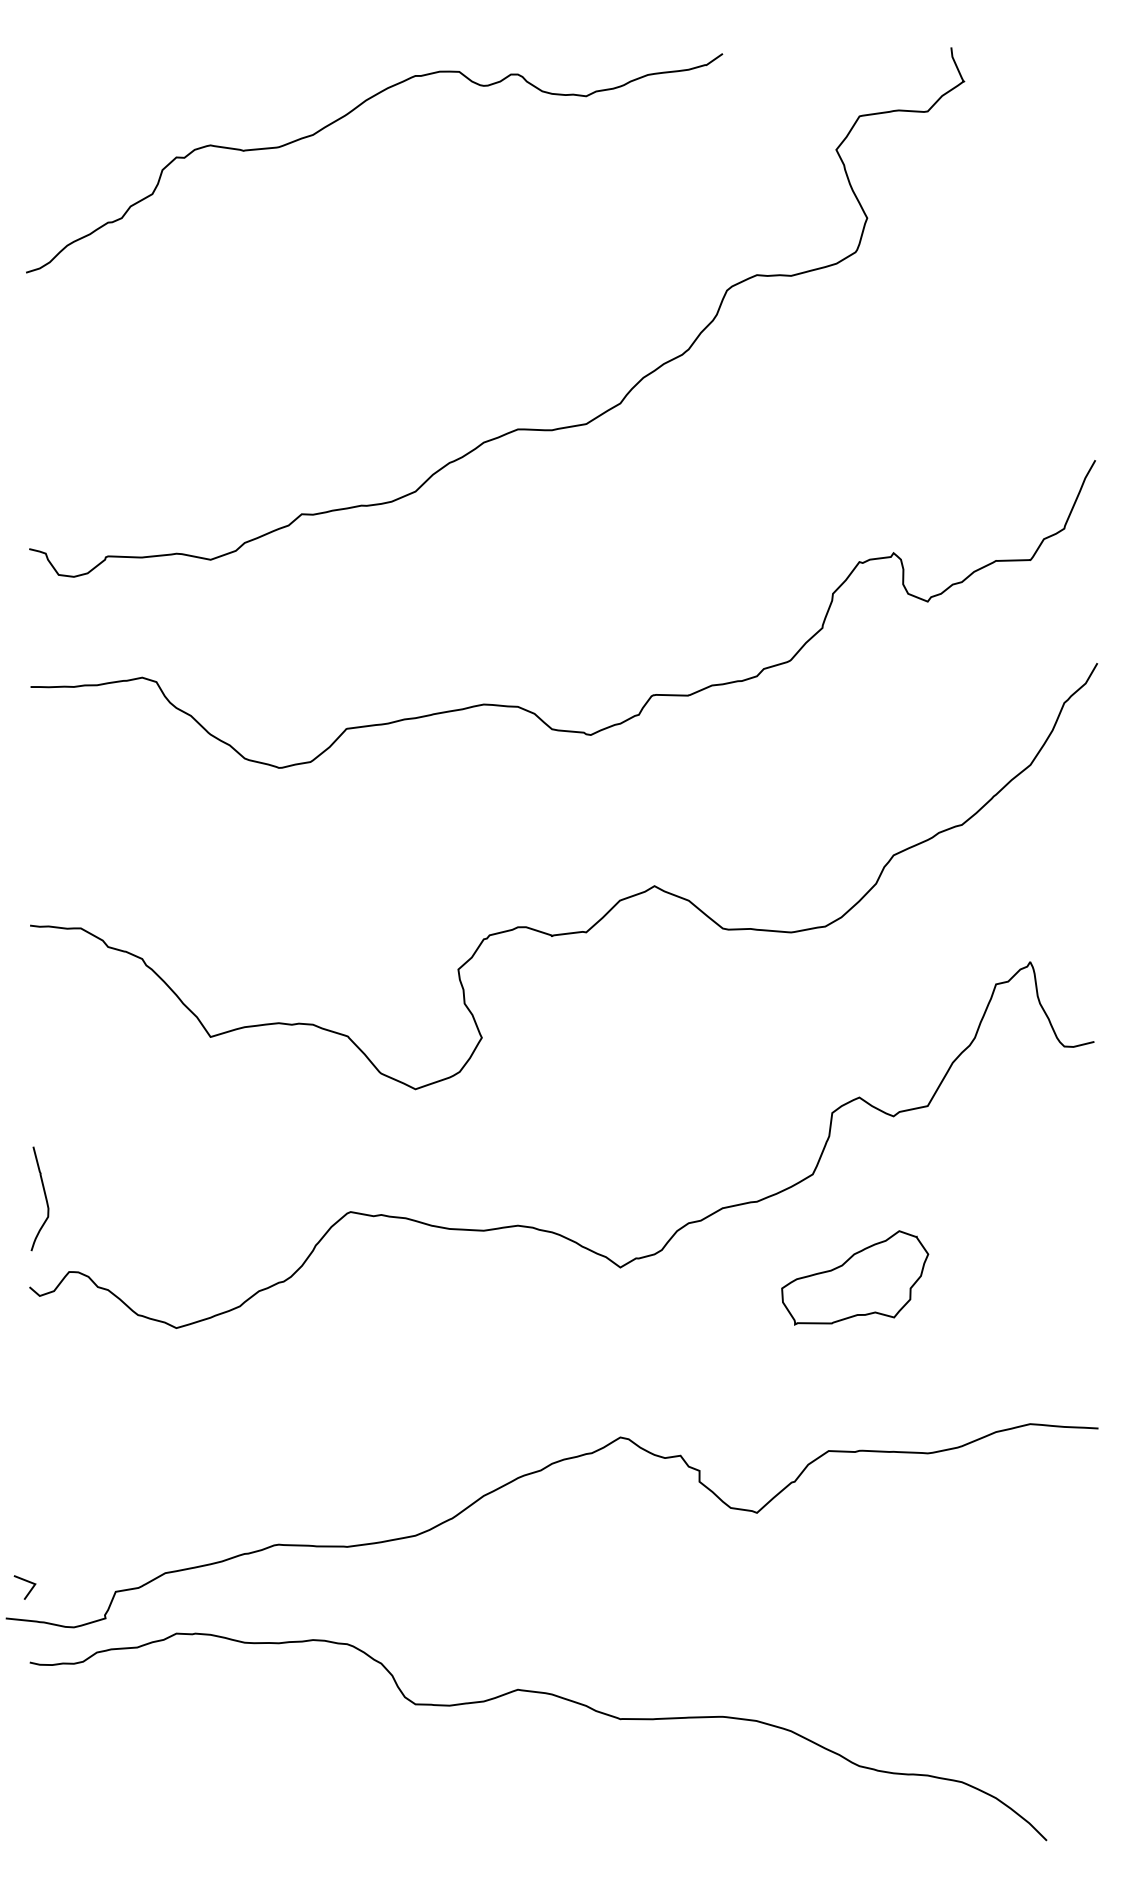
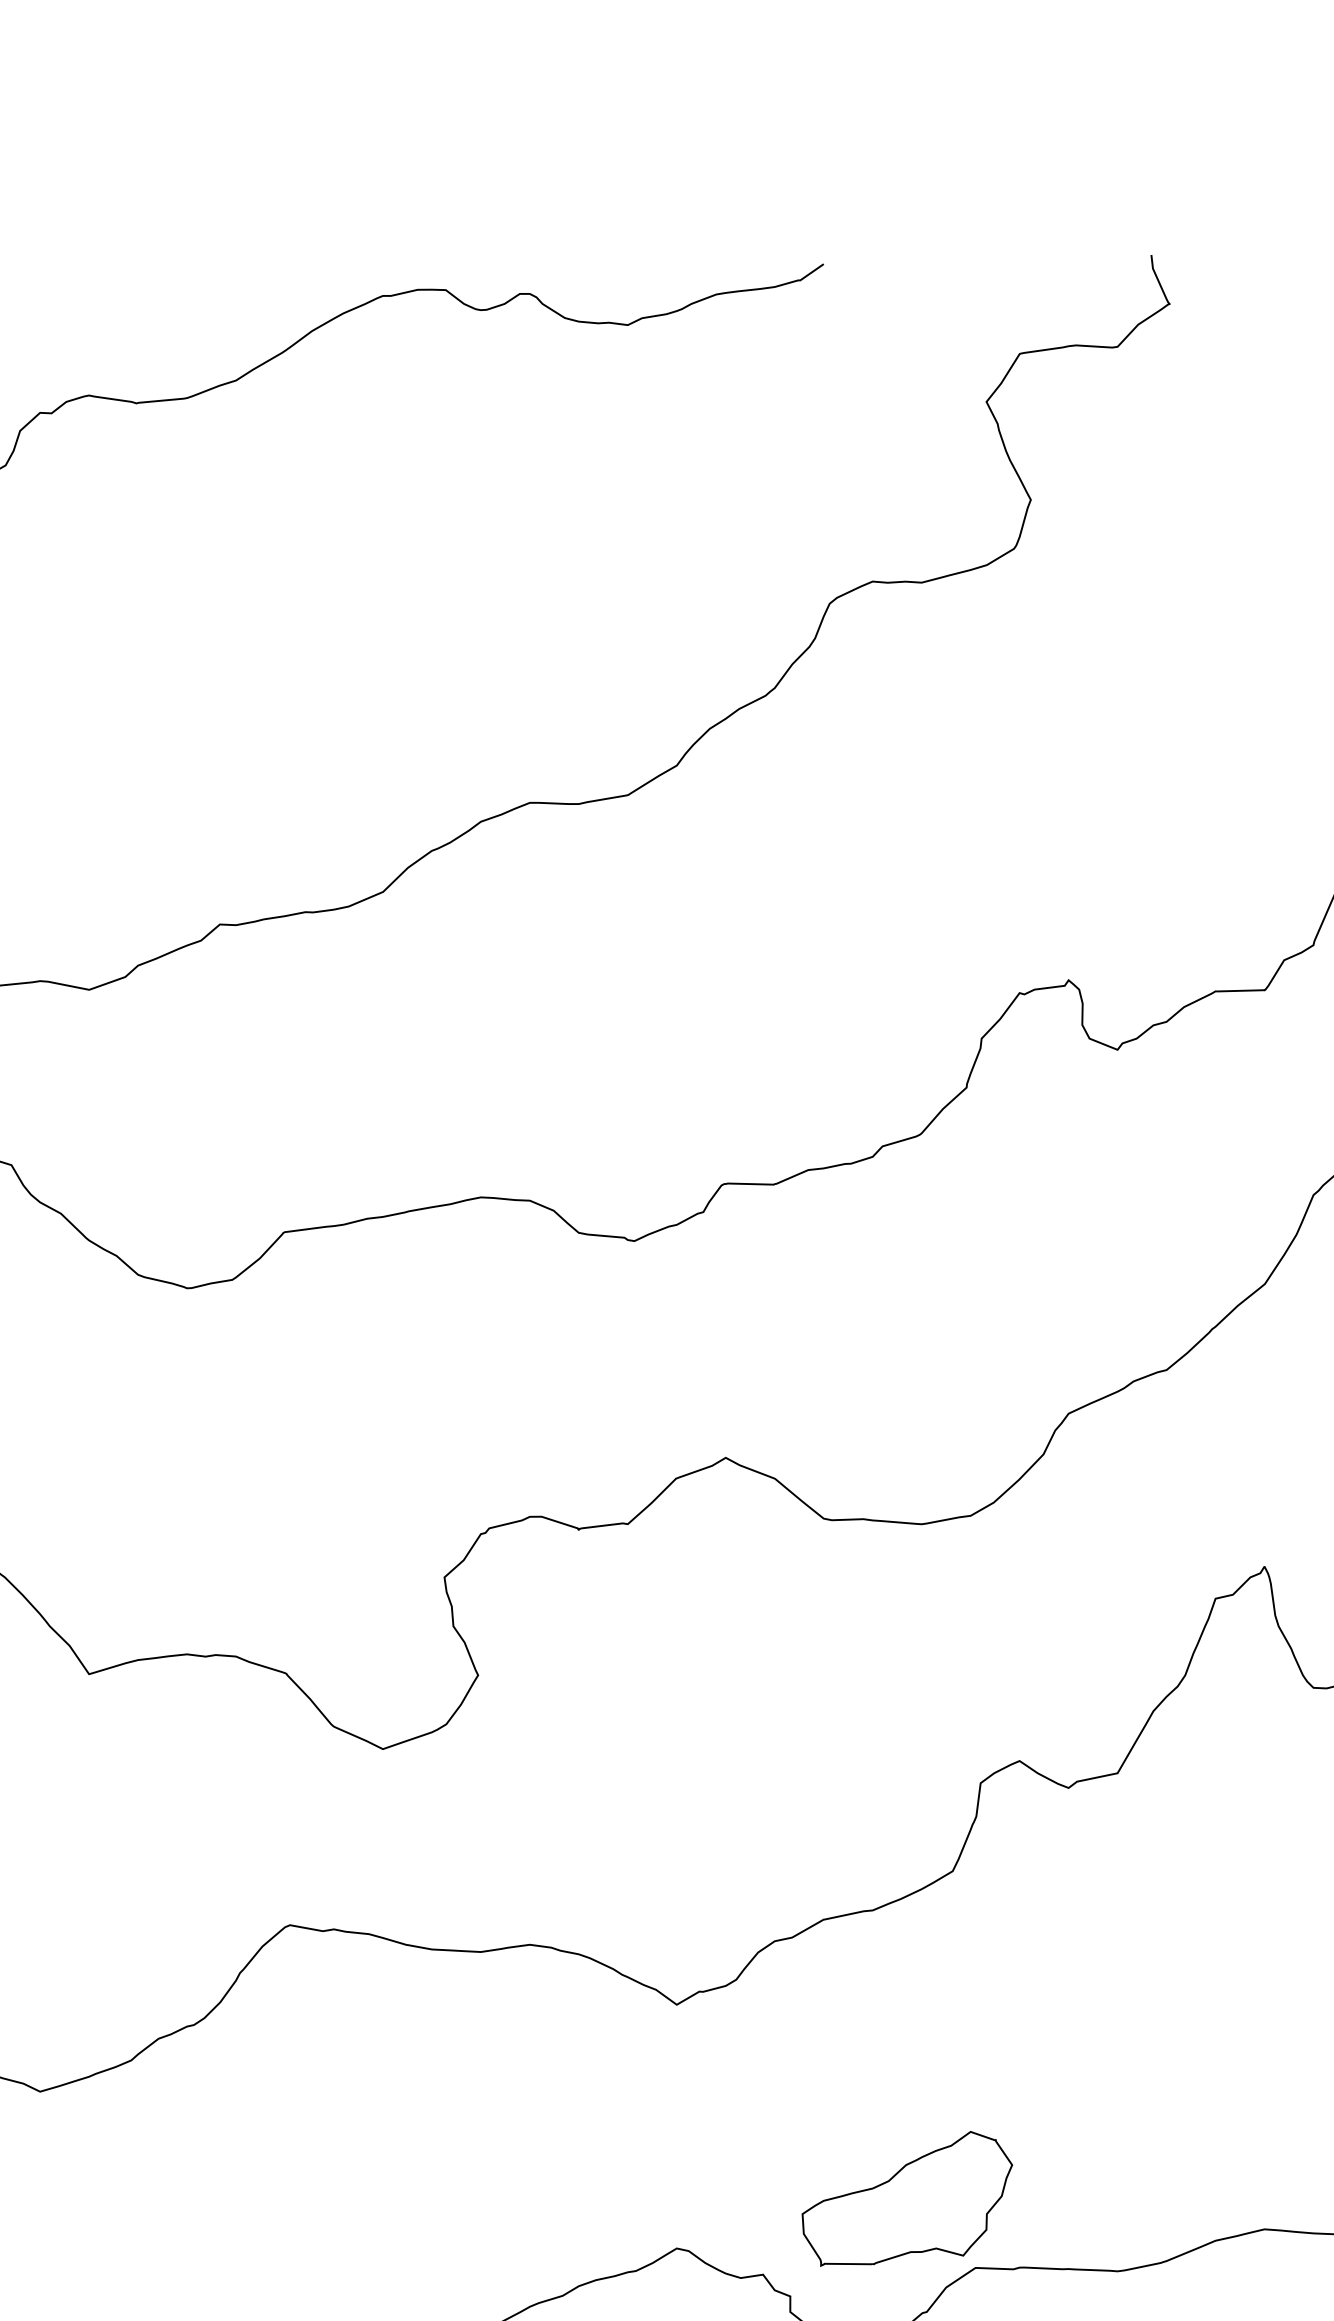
part: (855, 1277) -> (907, 2198), moved

